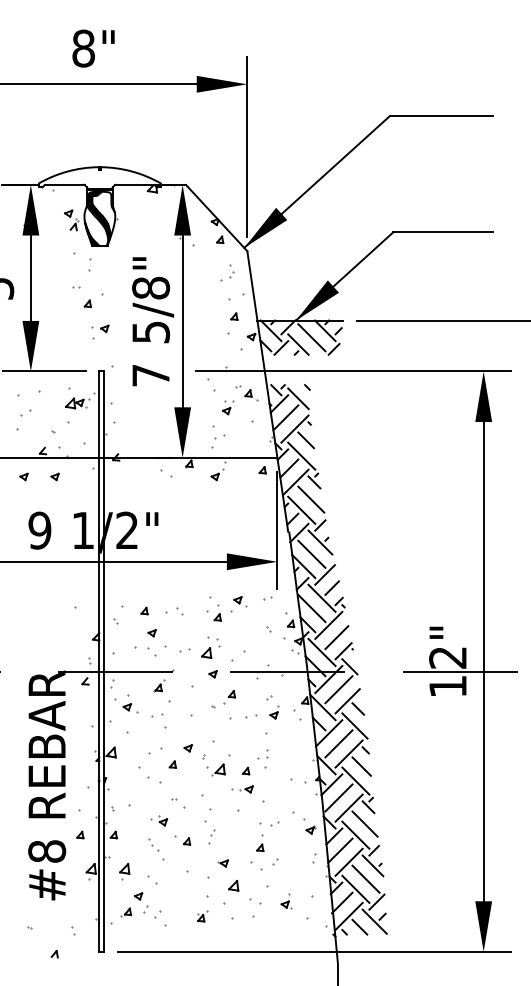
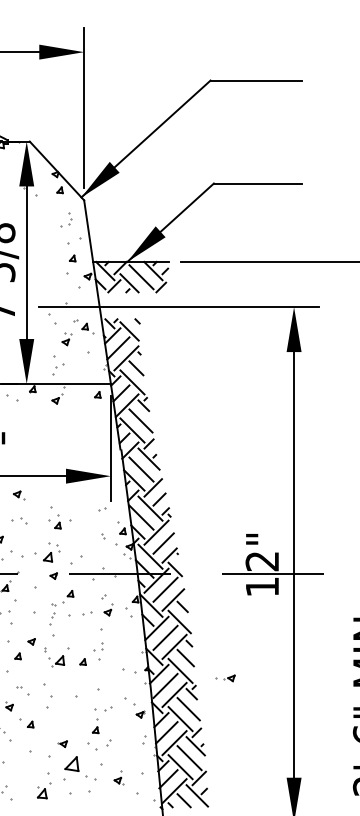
part: (240, 601) -> (19, 495), moved
part: (184, 650) -> (28, 554), size x1.6
part: (242, 789) -> (225, 678), moved
part: (211, 836) -> (52, 618), moved
part: (233, 885) -> (71, 763), size x1.6
part: (202, 916) -> (44, 791), size x1.6

